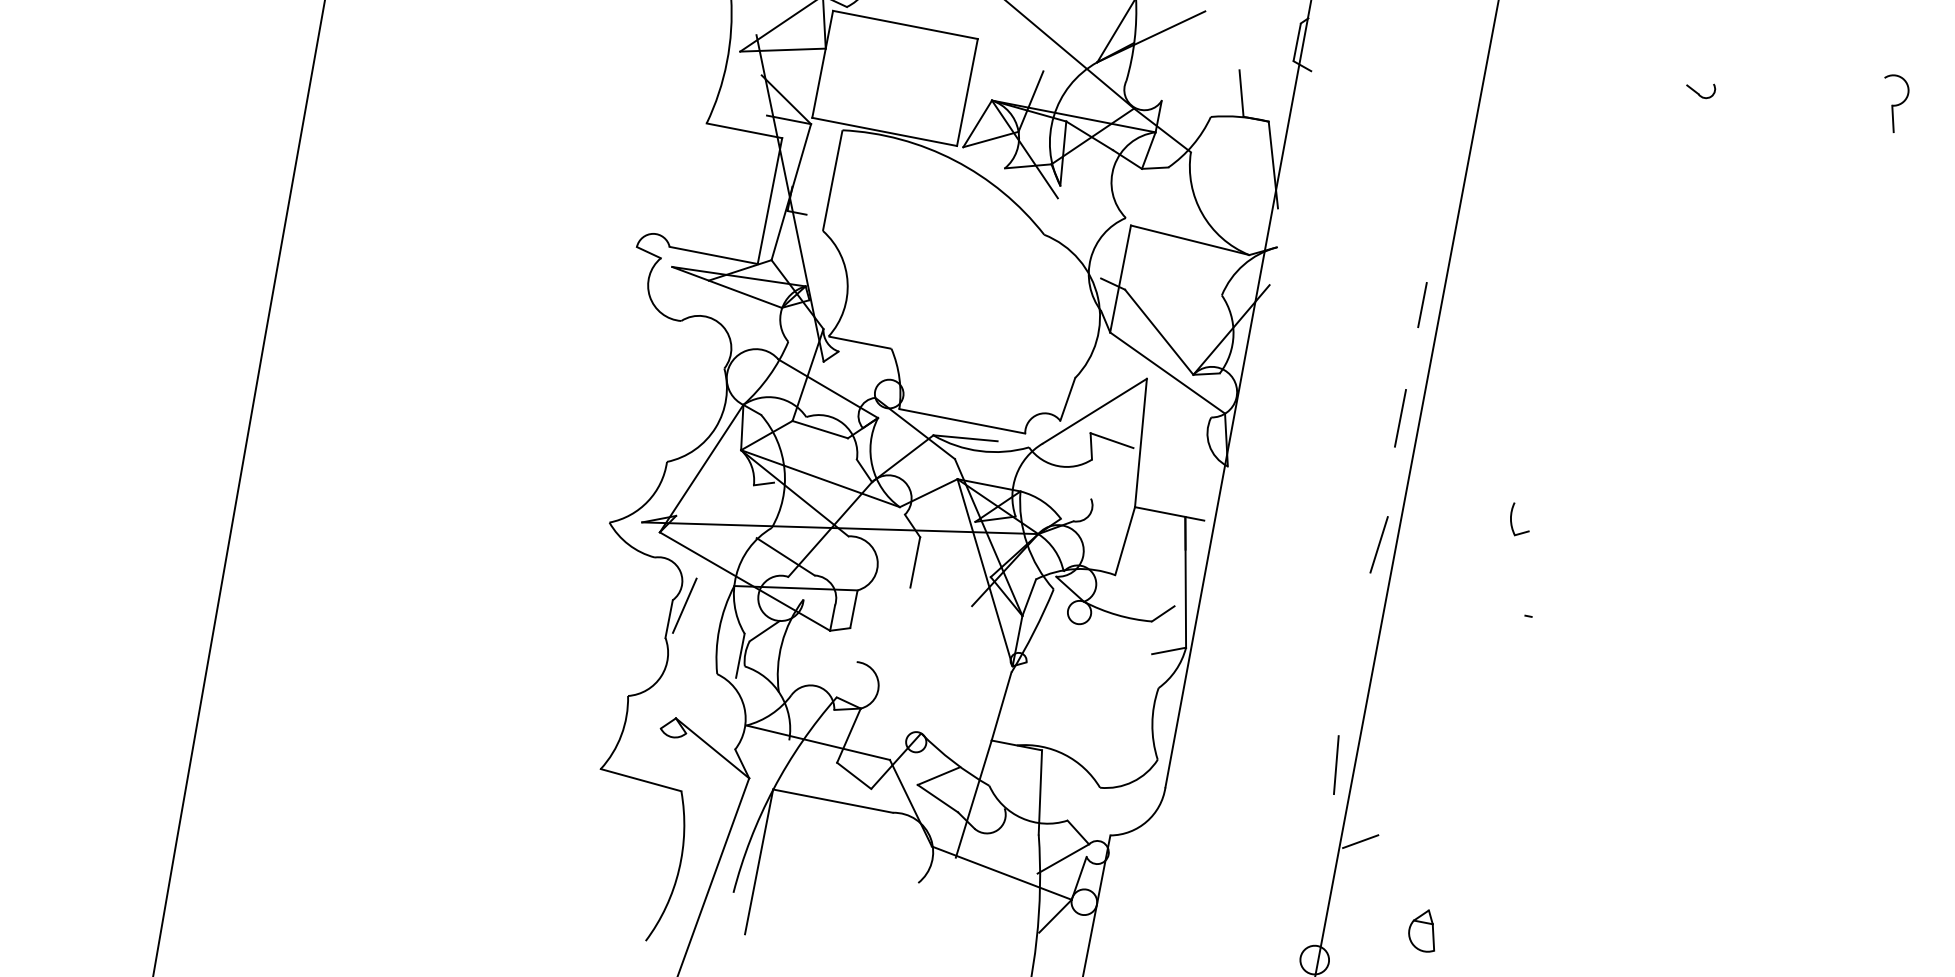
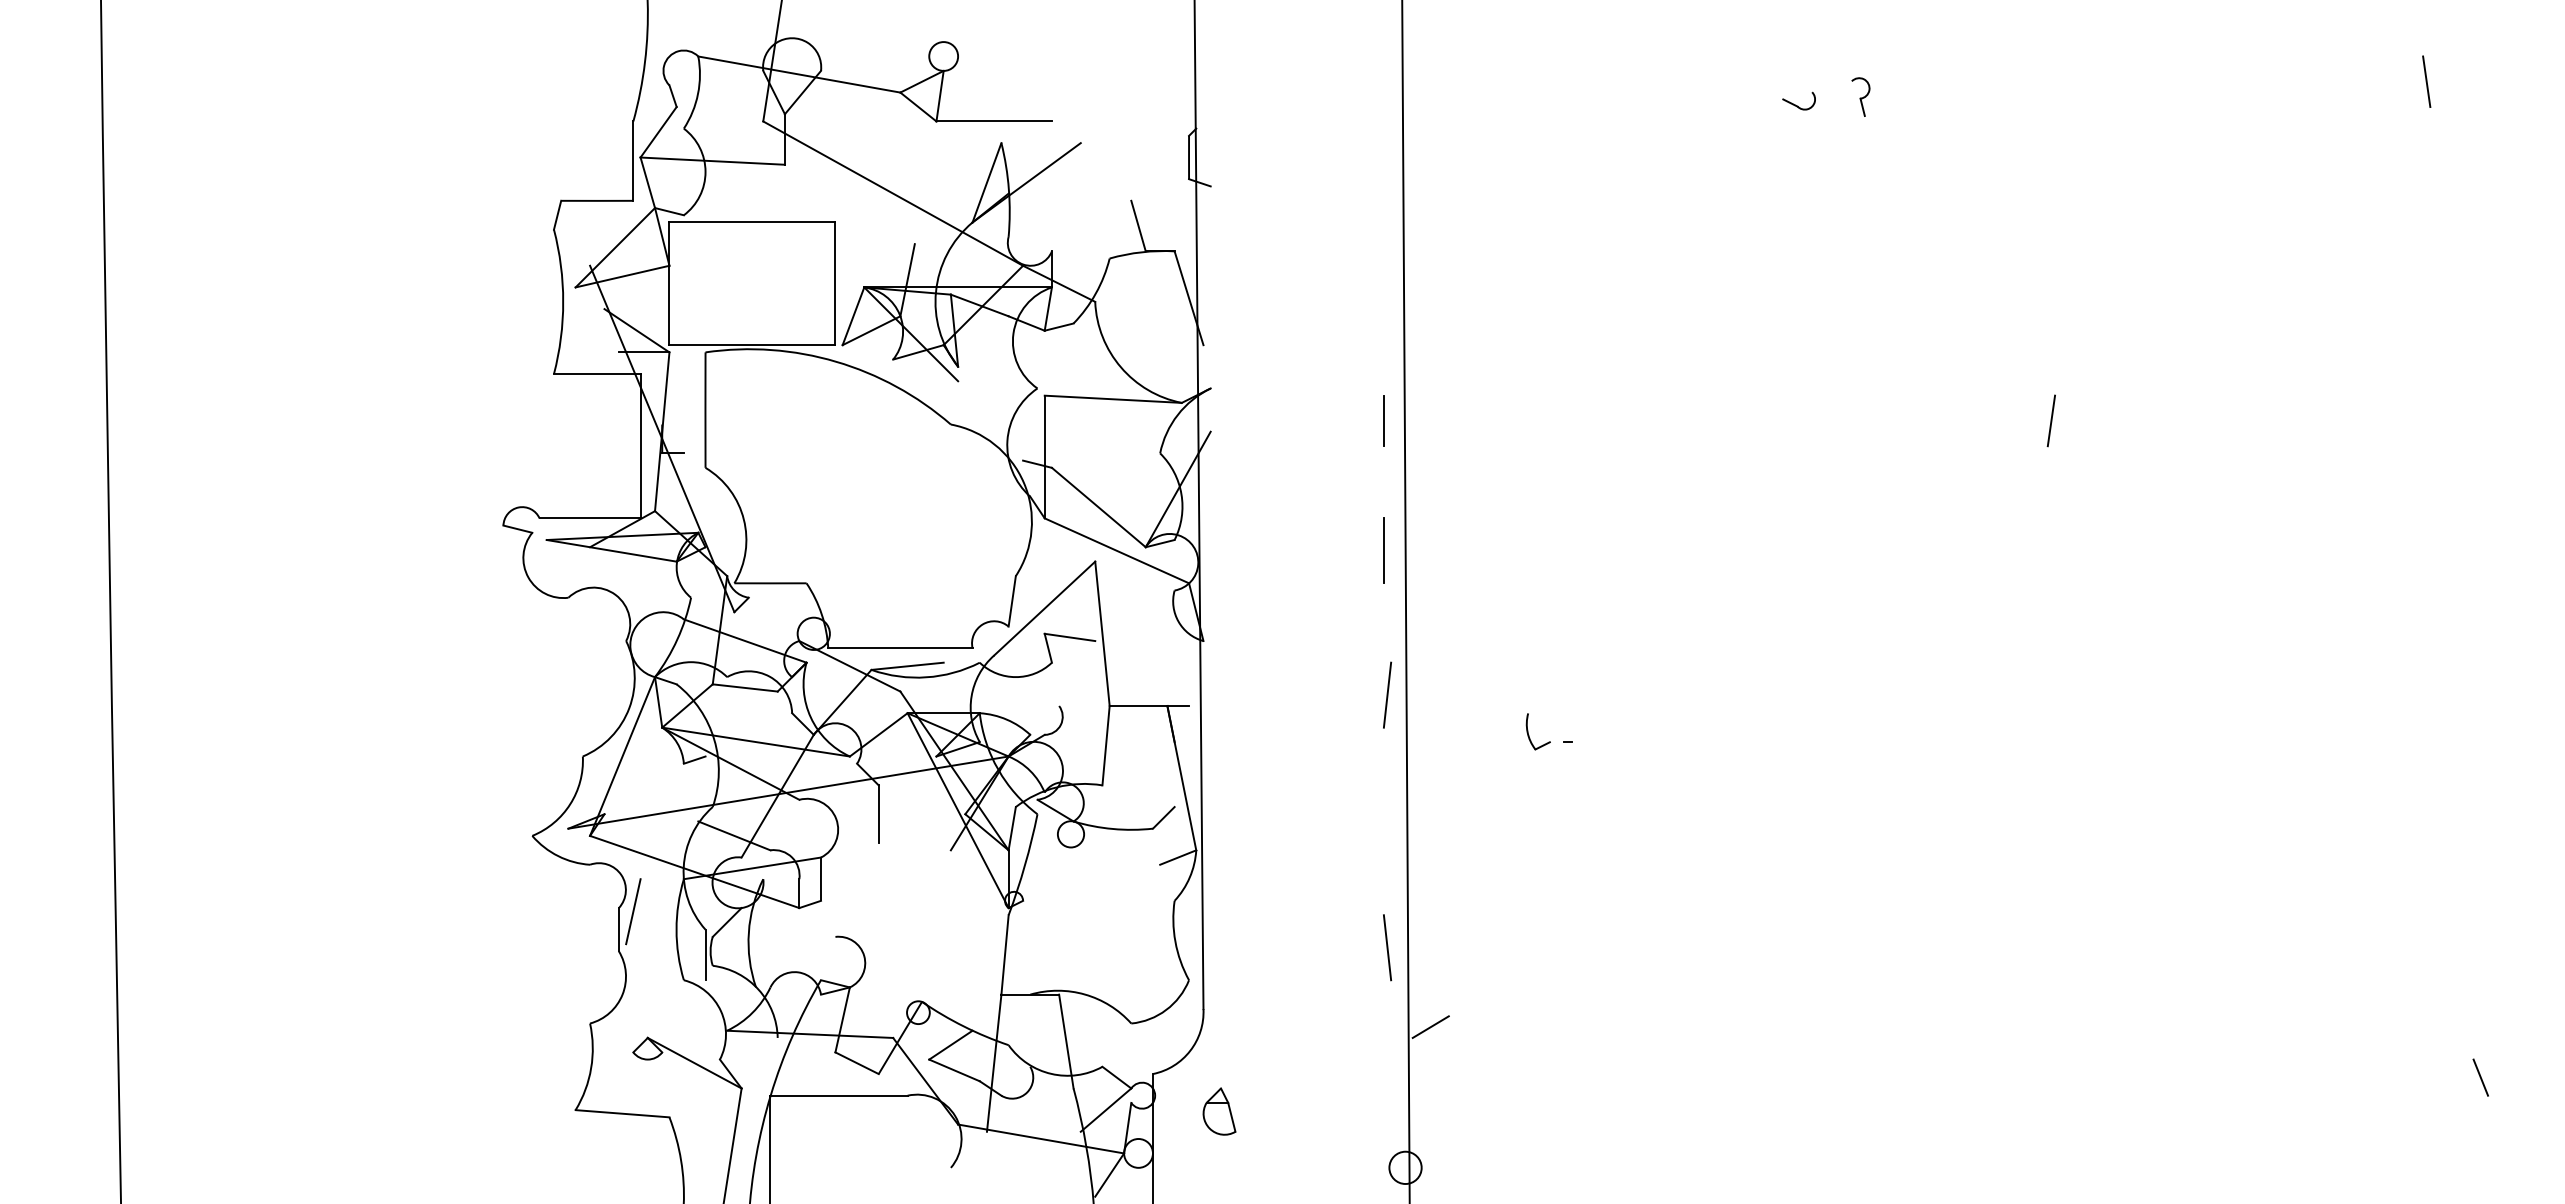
part: (1700, 88) -> (1798, 100), moved
part: (1893, 102) -> (1860, 96), size x0.6
part: (1512, 522) -> (1529, 735), moved
part: (1423, 930) -> (1219, 1111), moved

